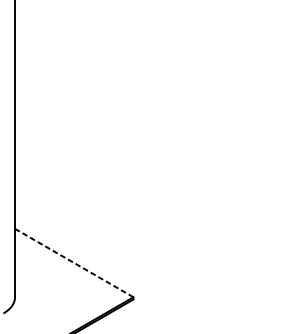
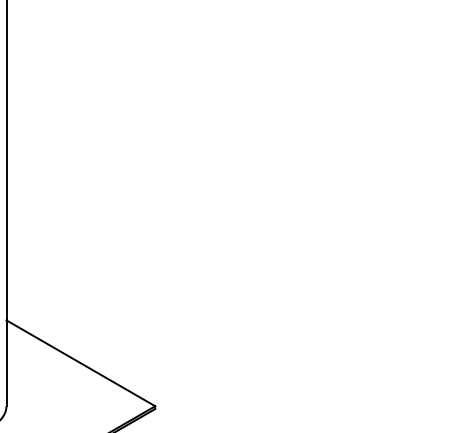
line: (73, 263) -> (80, 363), dashed -> solid

